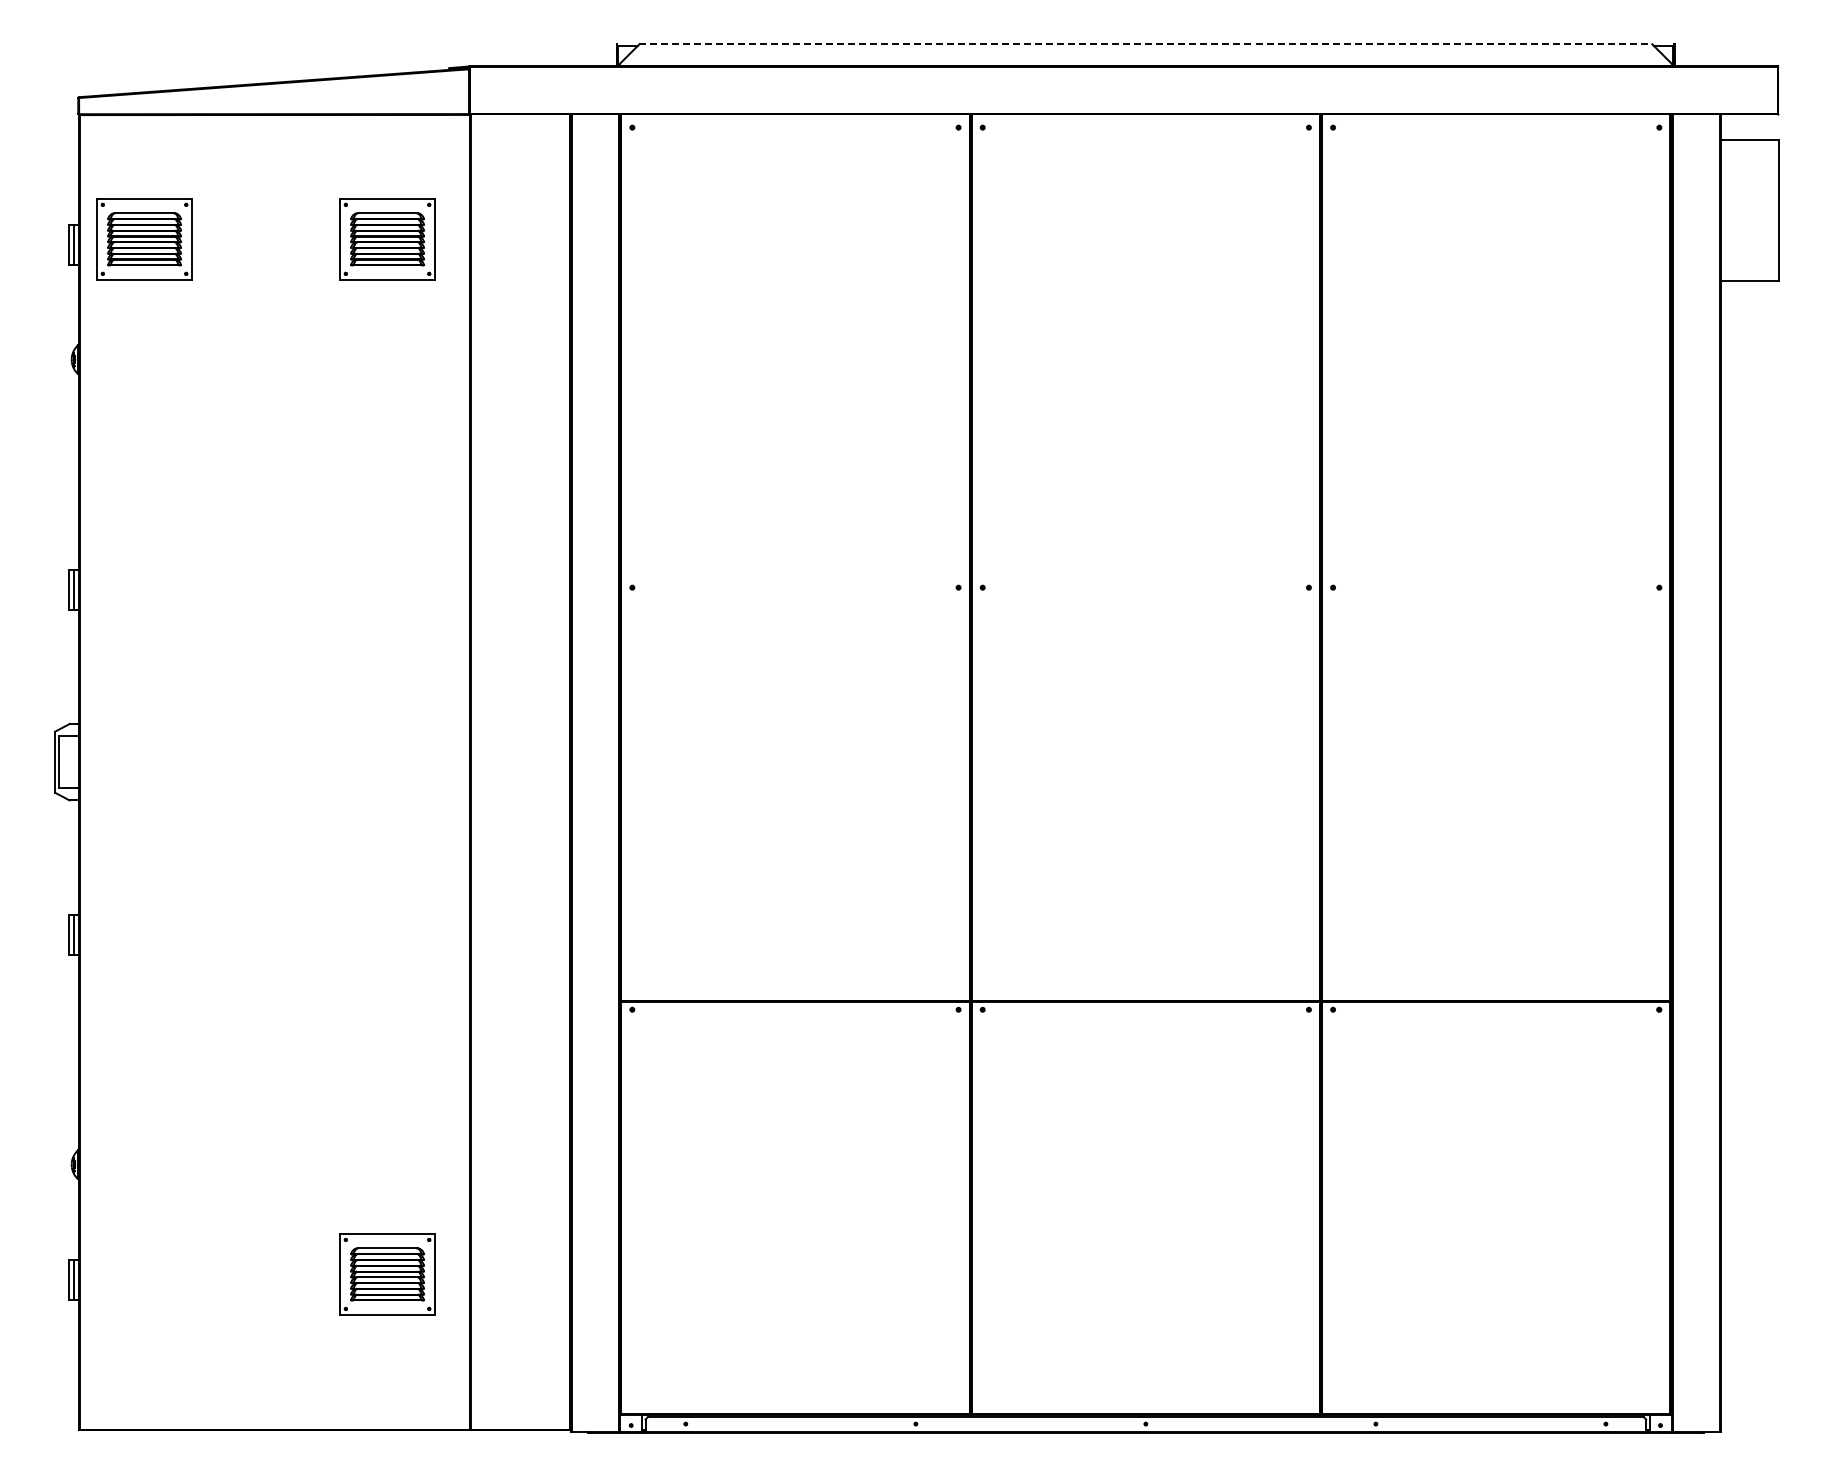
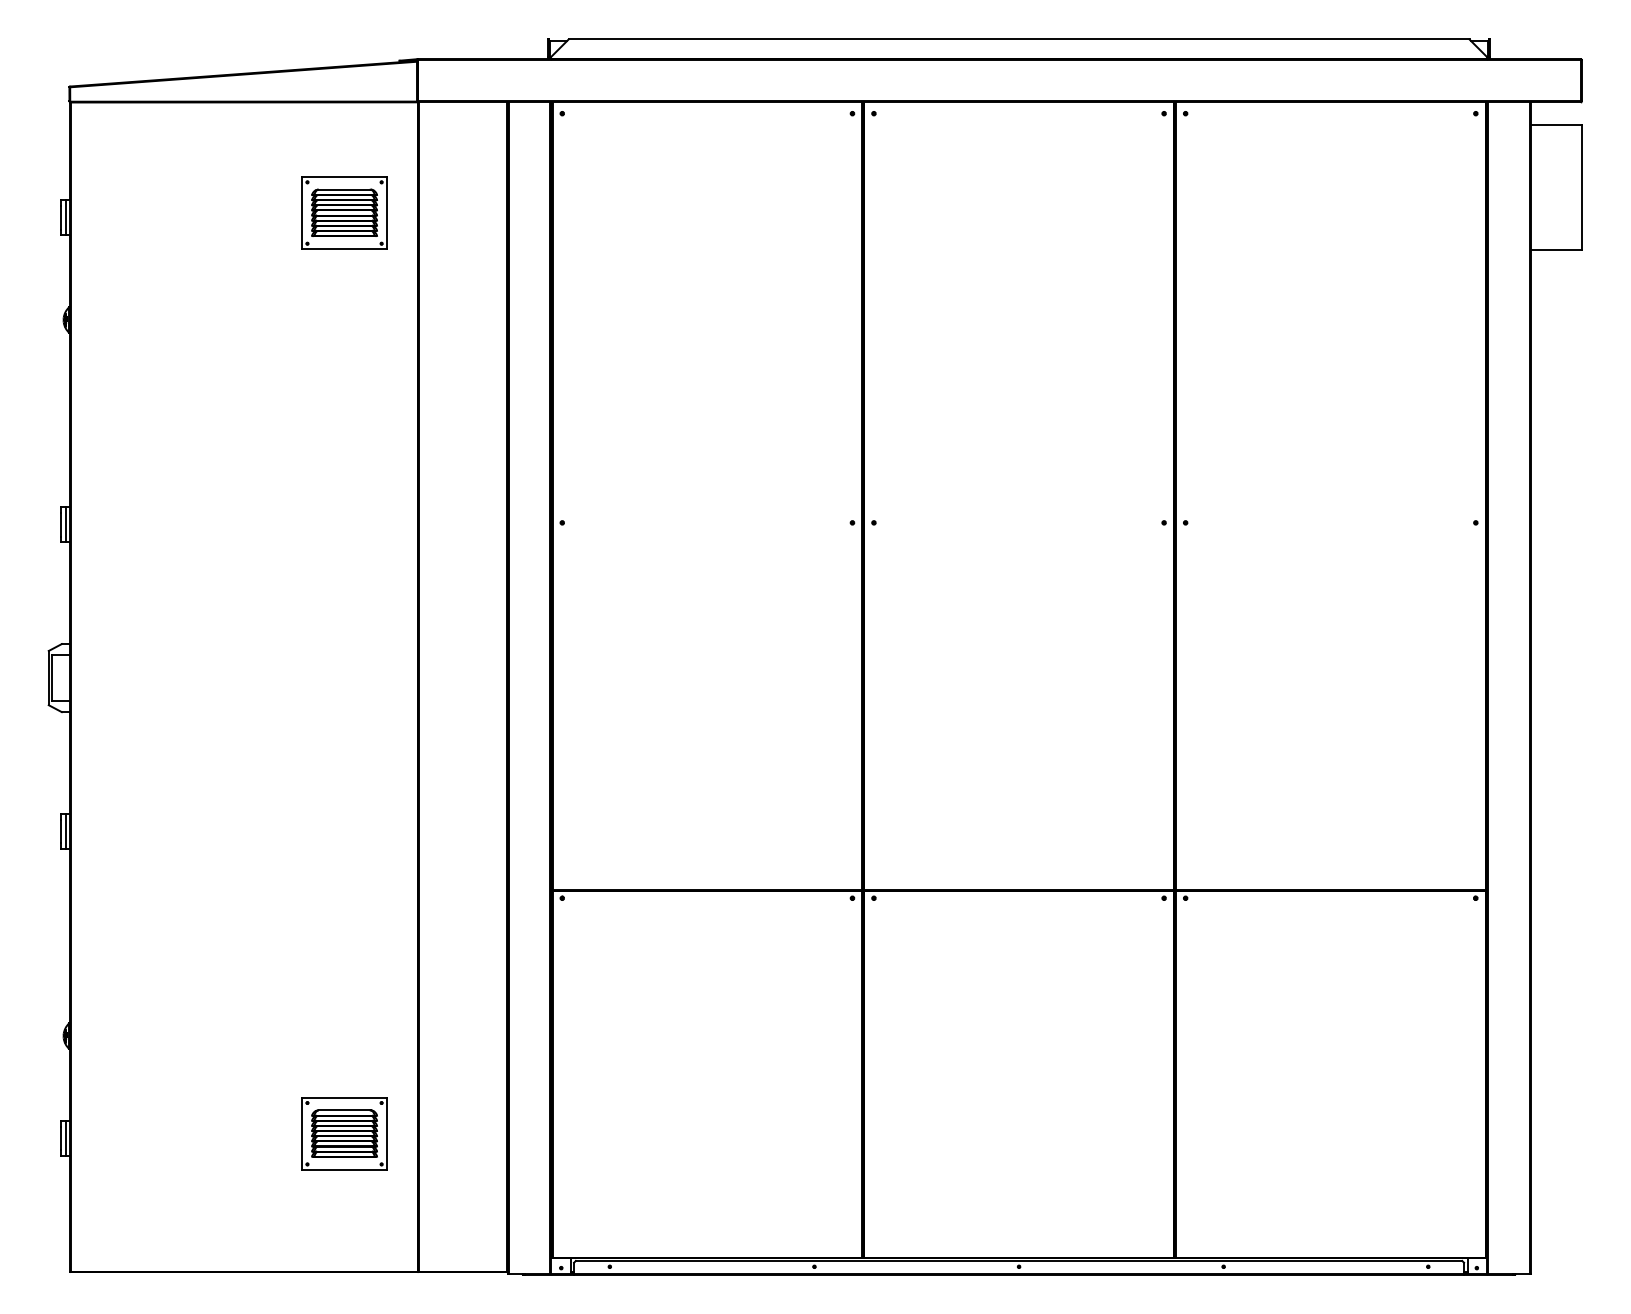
line: (1146, 44) -> (1019, 39), dashed -> solid
part: (144, 239) -> (128, 213), removed

